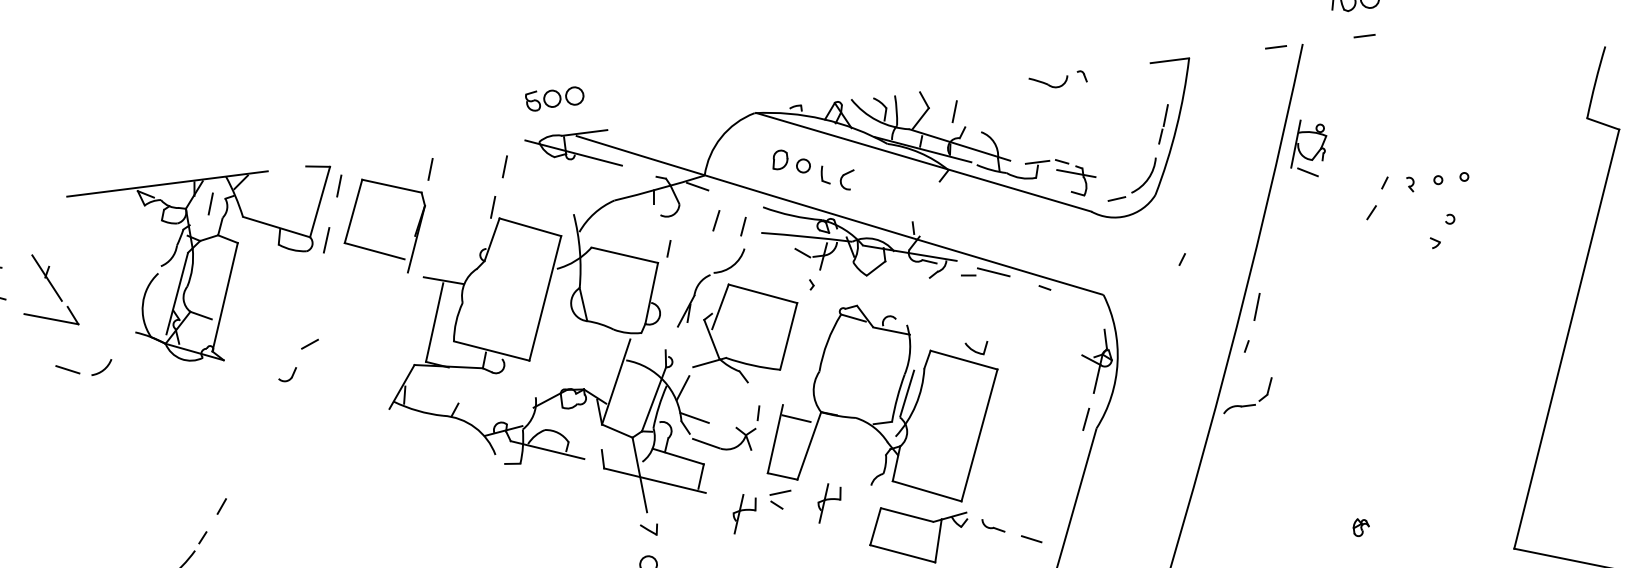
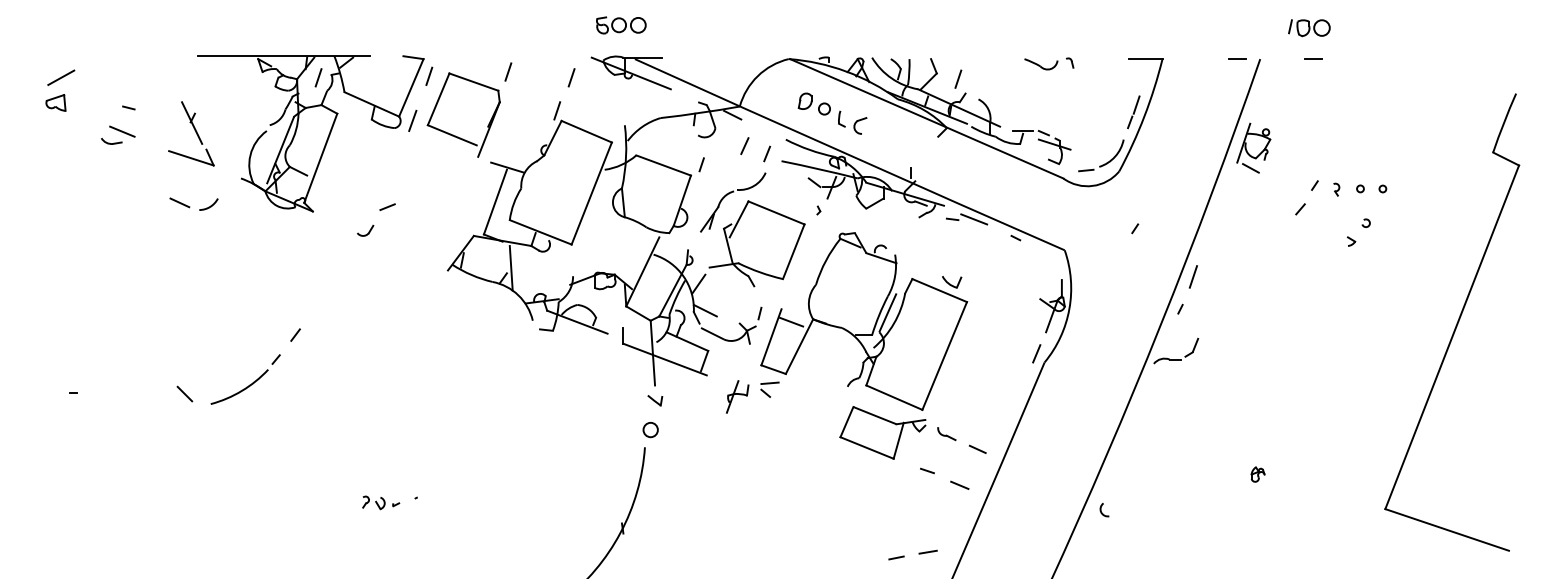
part: (47, 290) -> (191, 133), moved
line: (461, 397) -> (510, 268), added
part: (829, 502) -> (810, 396), removed

